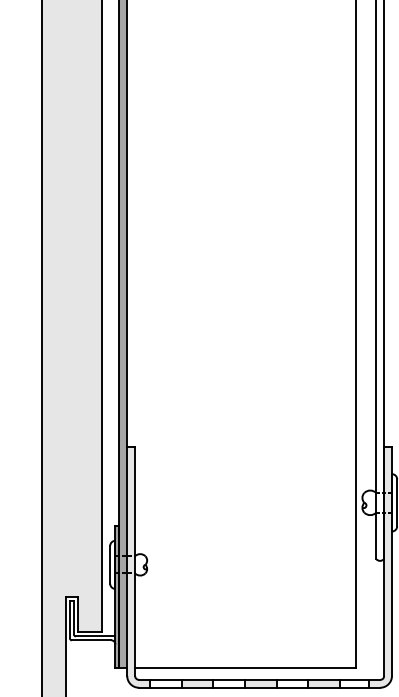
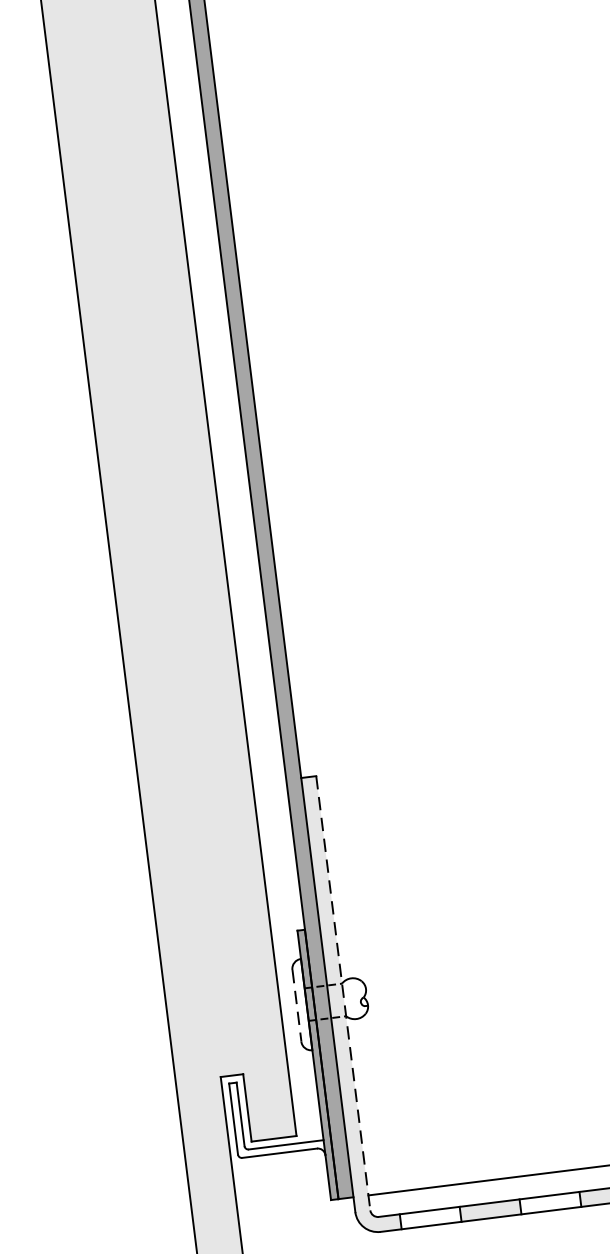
line: (135, 561) -> (344, 993), solid -> dashed
line: (110, 564) -> (297, 1005), solid -> dashed

